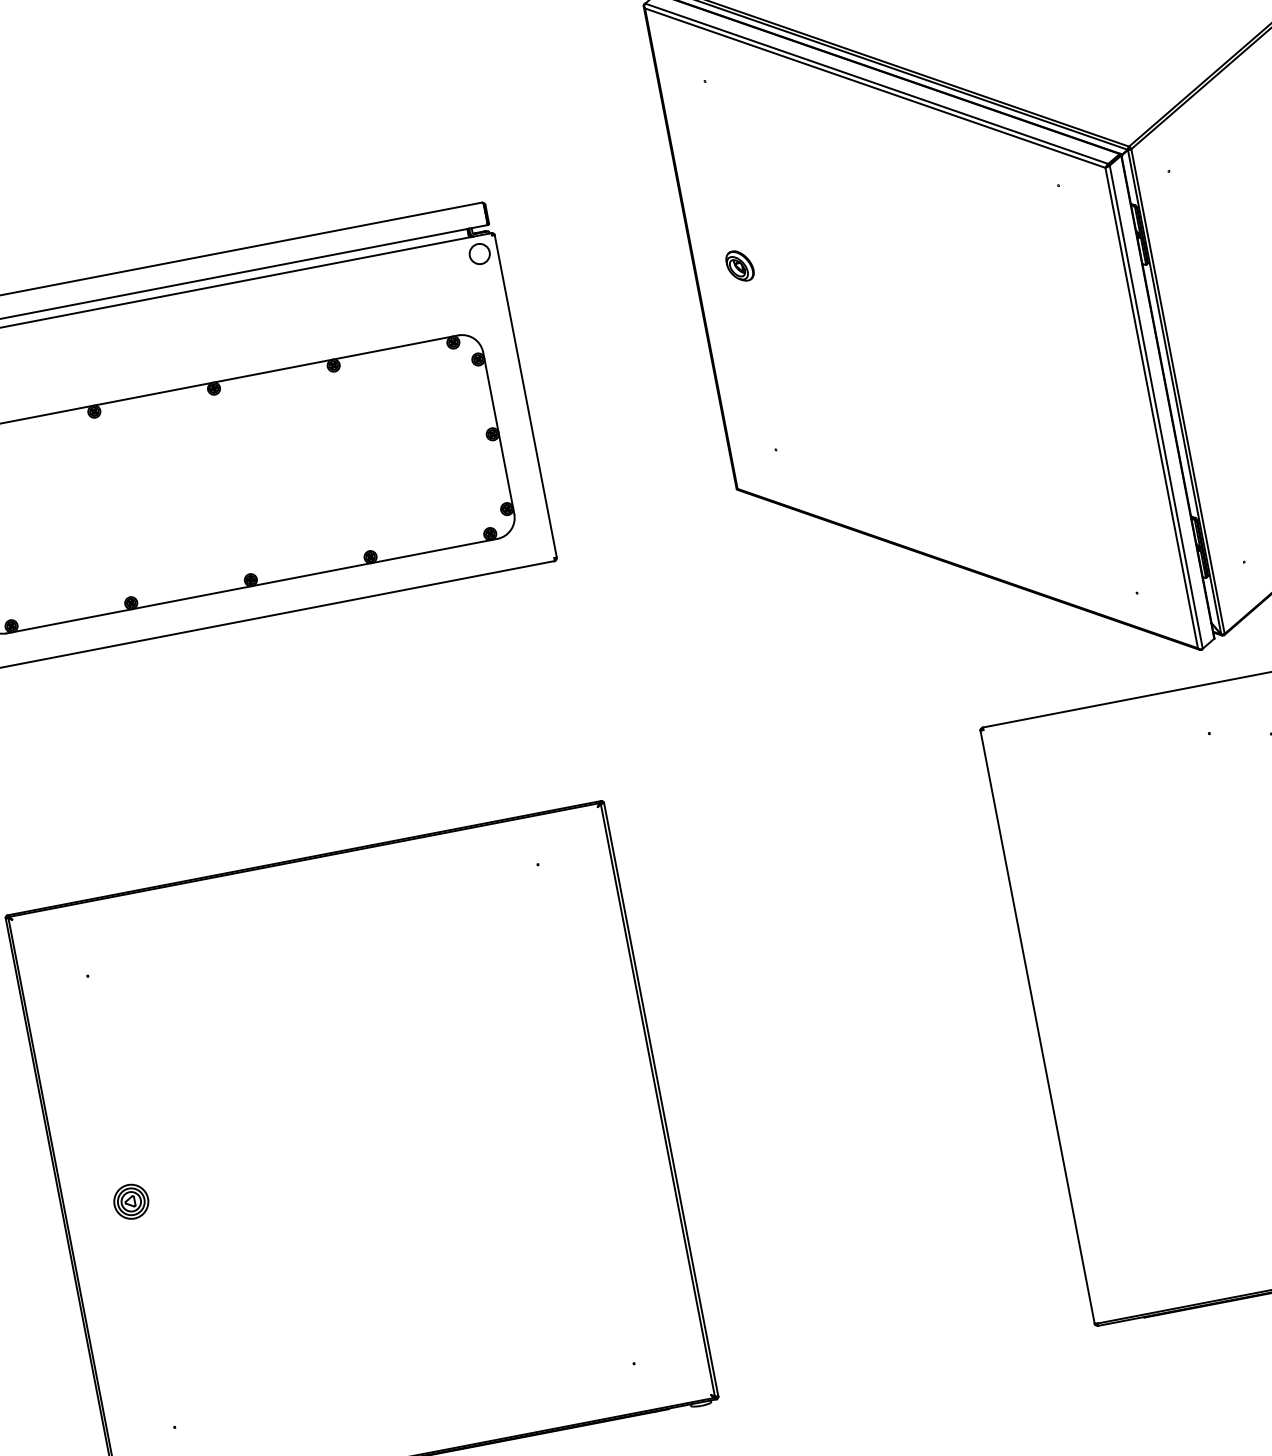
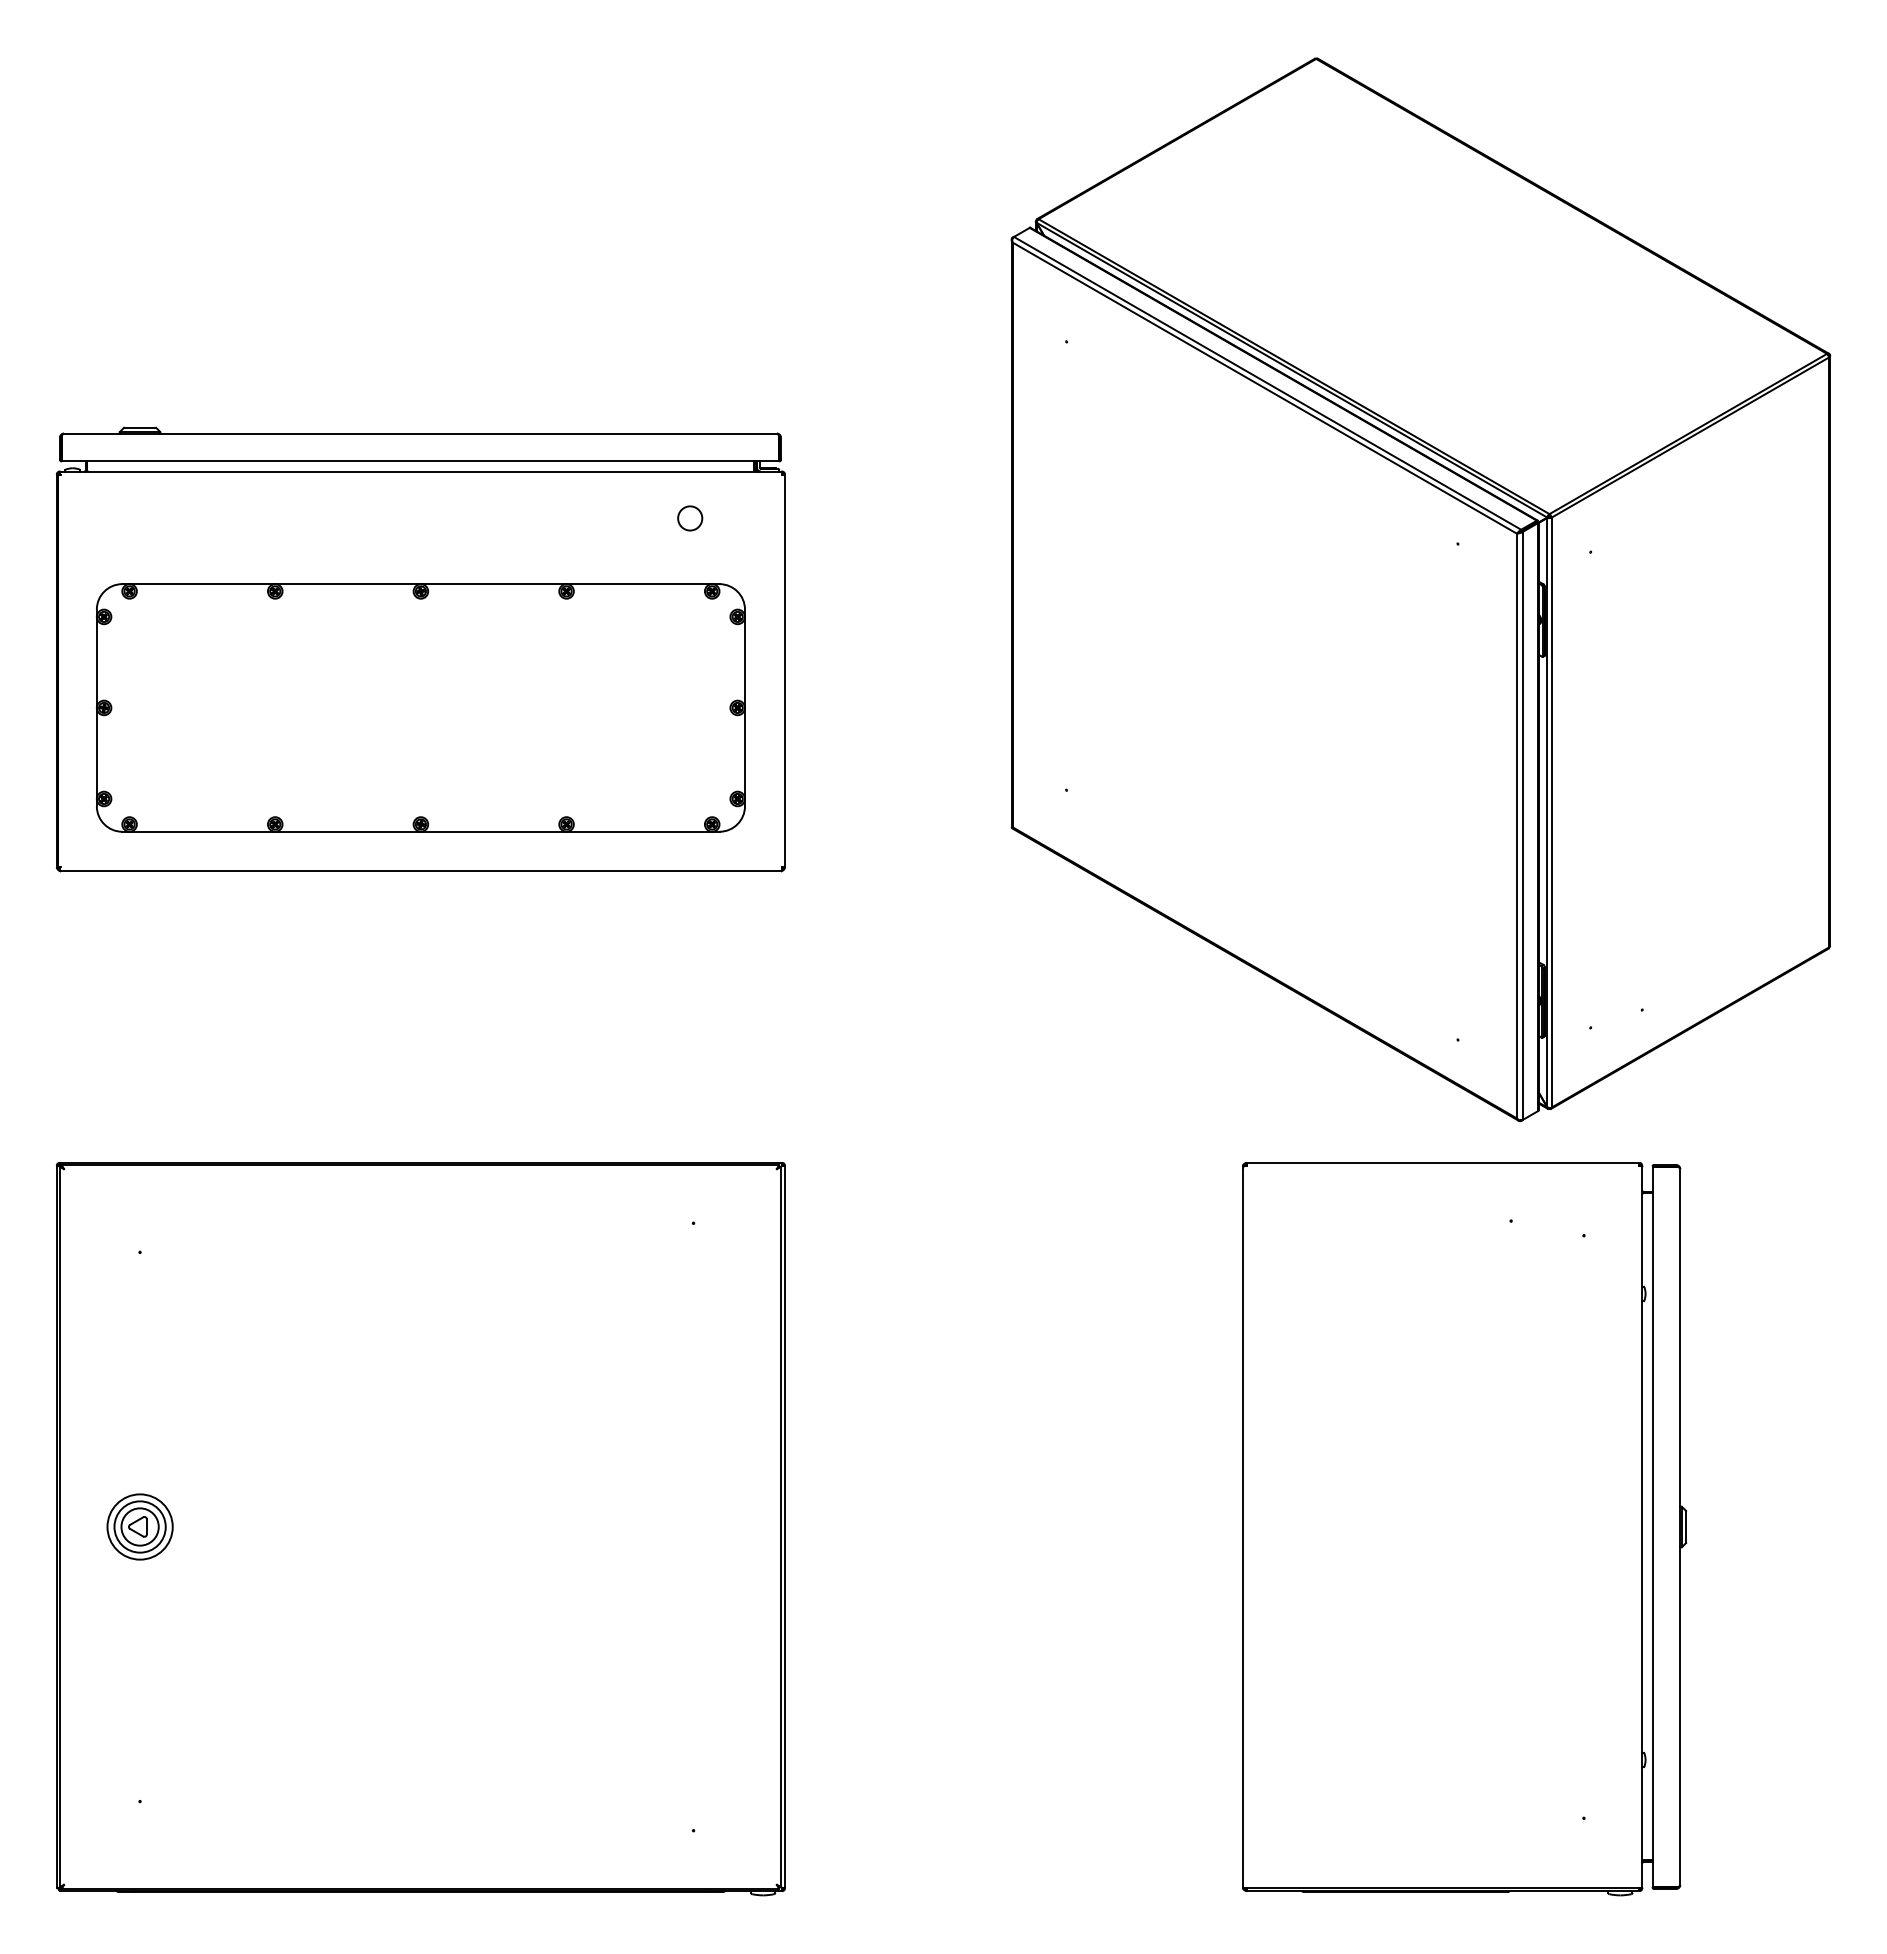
circle: (480, 254) -> (690, 518), moved
part: (739, 266) -> (1065, 566), removed
part: (130, 1201) -> (139, 1526), size x1.6

